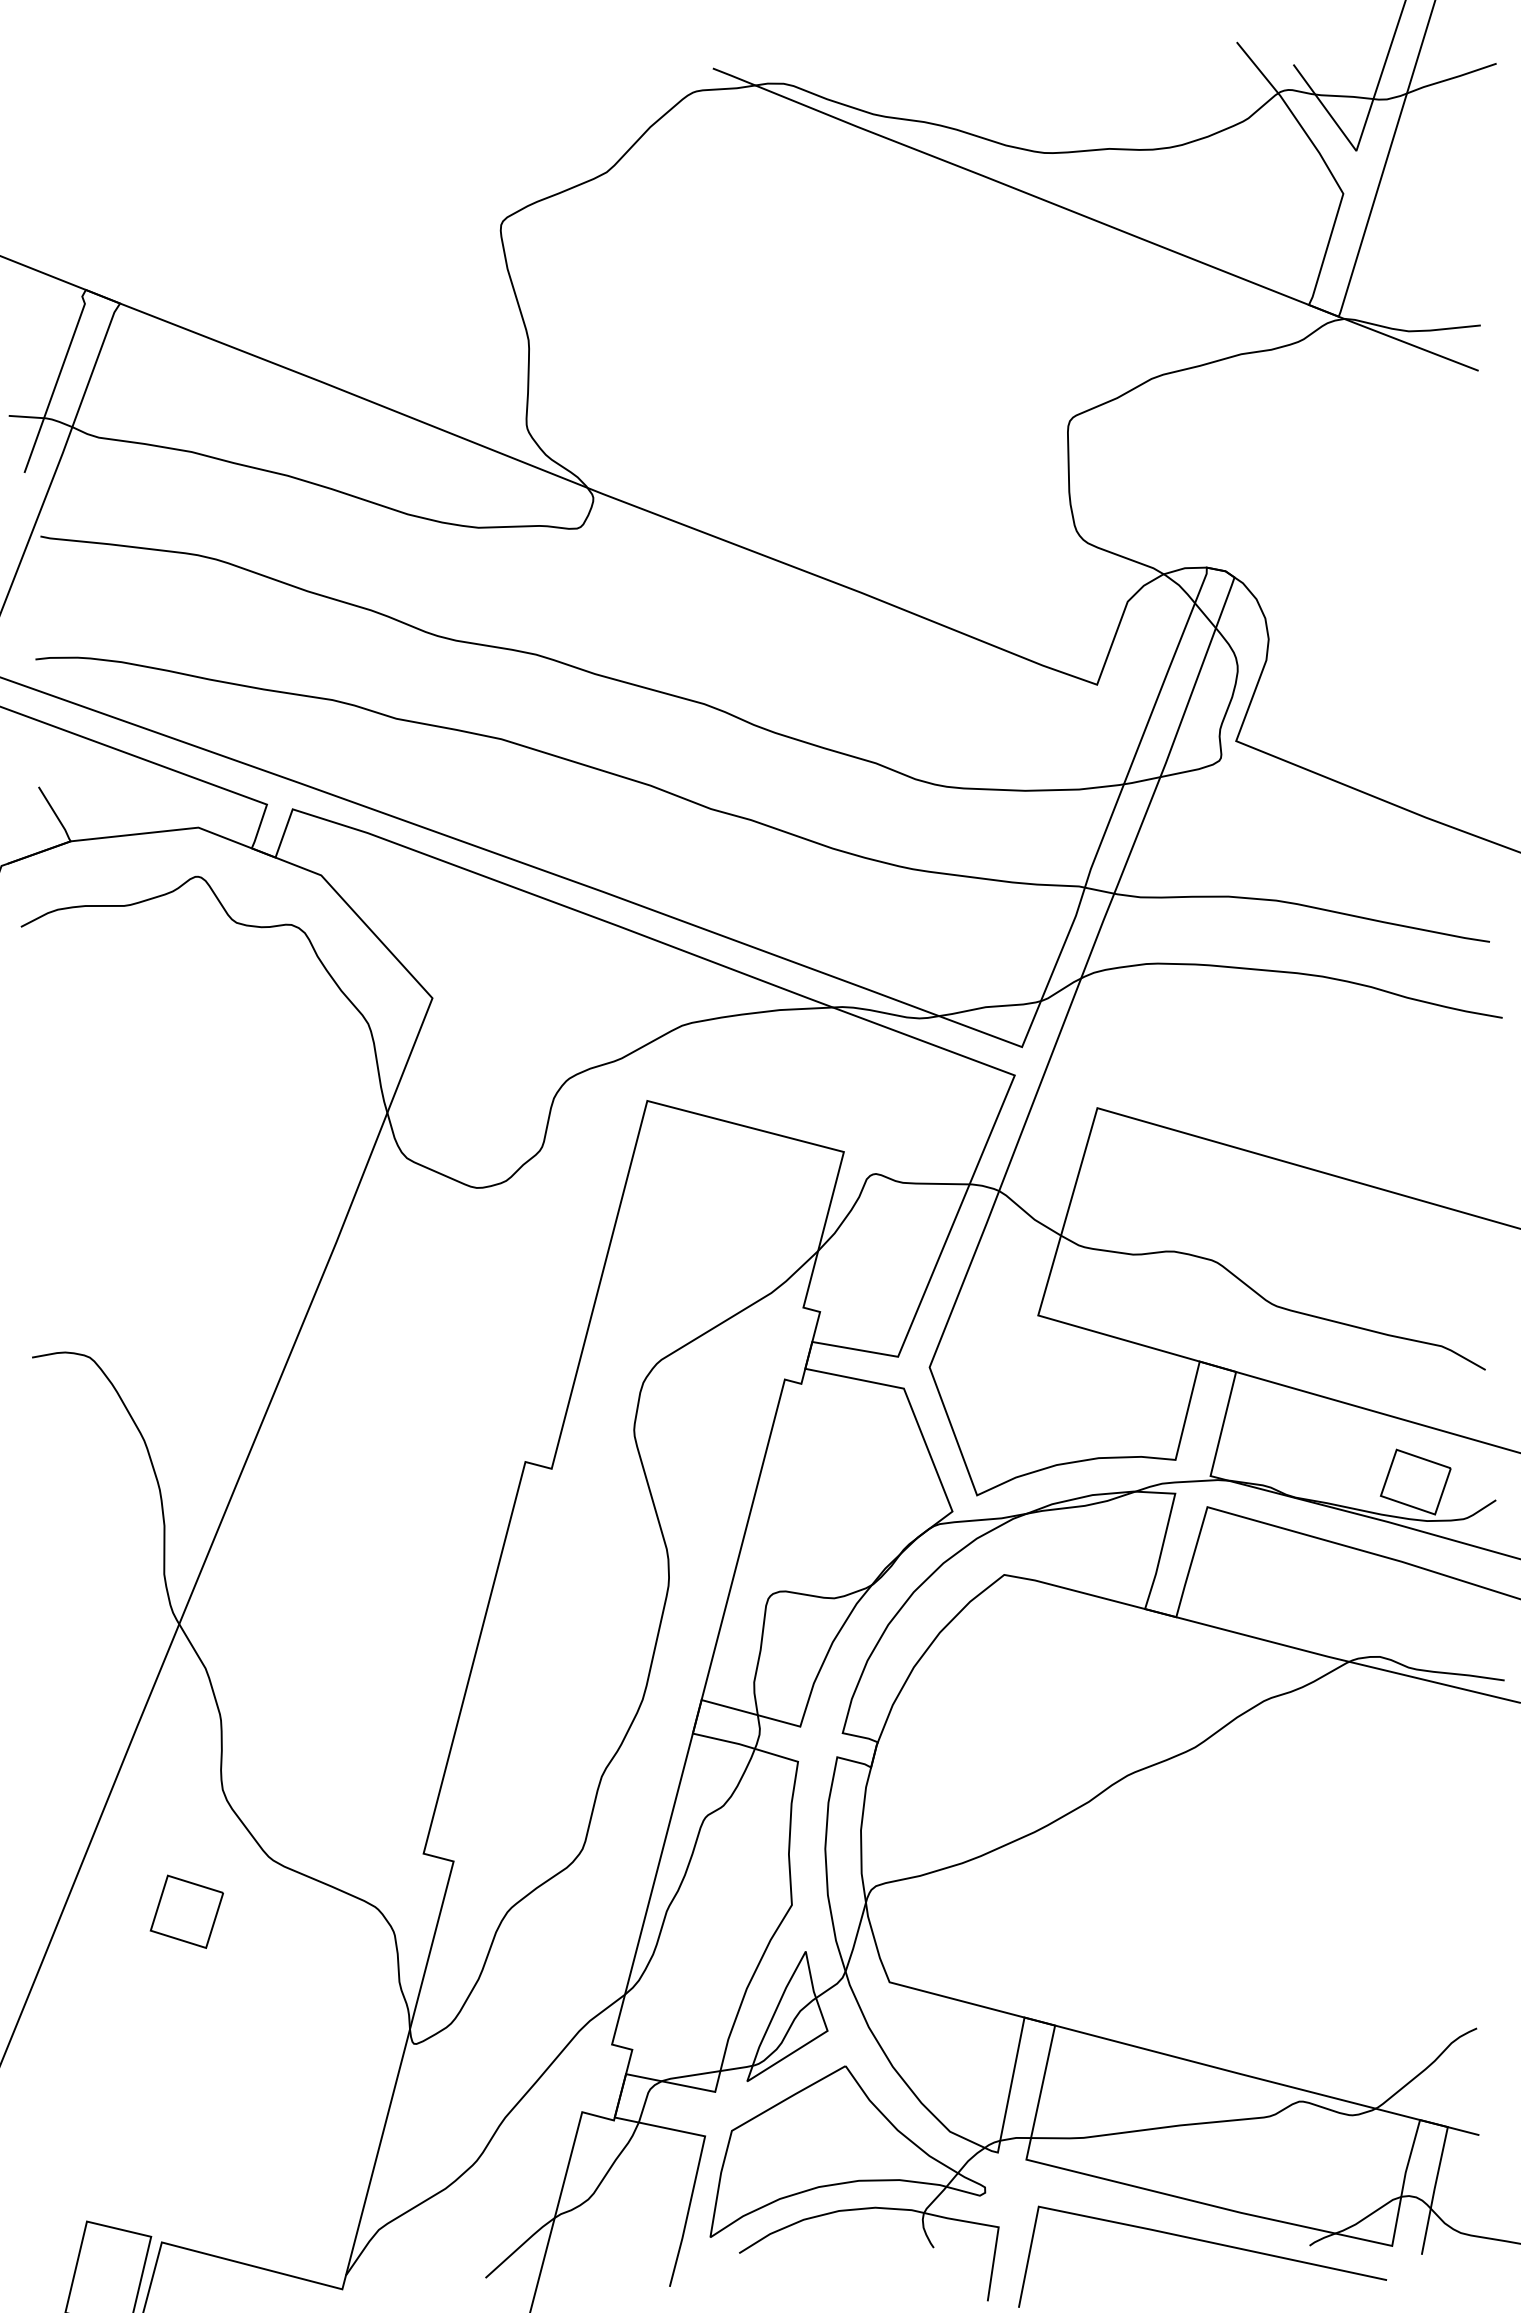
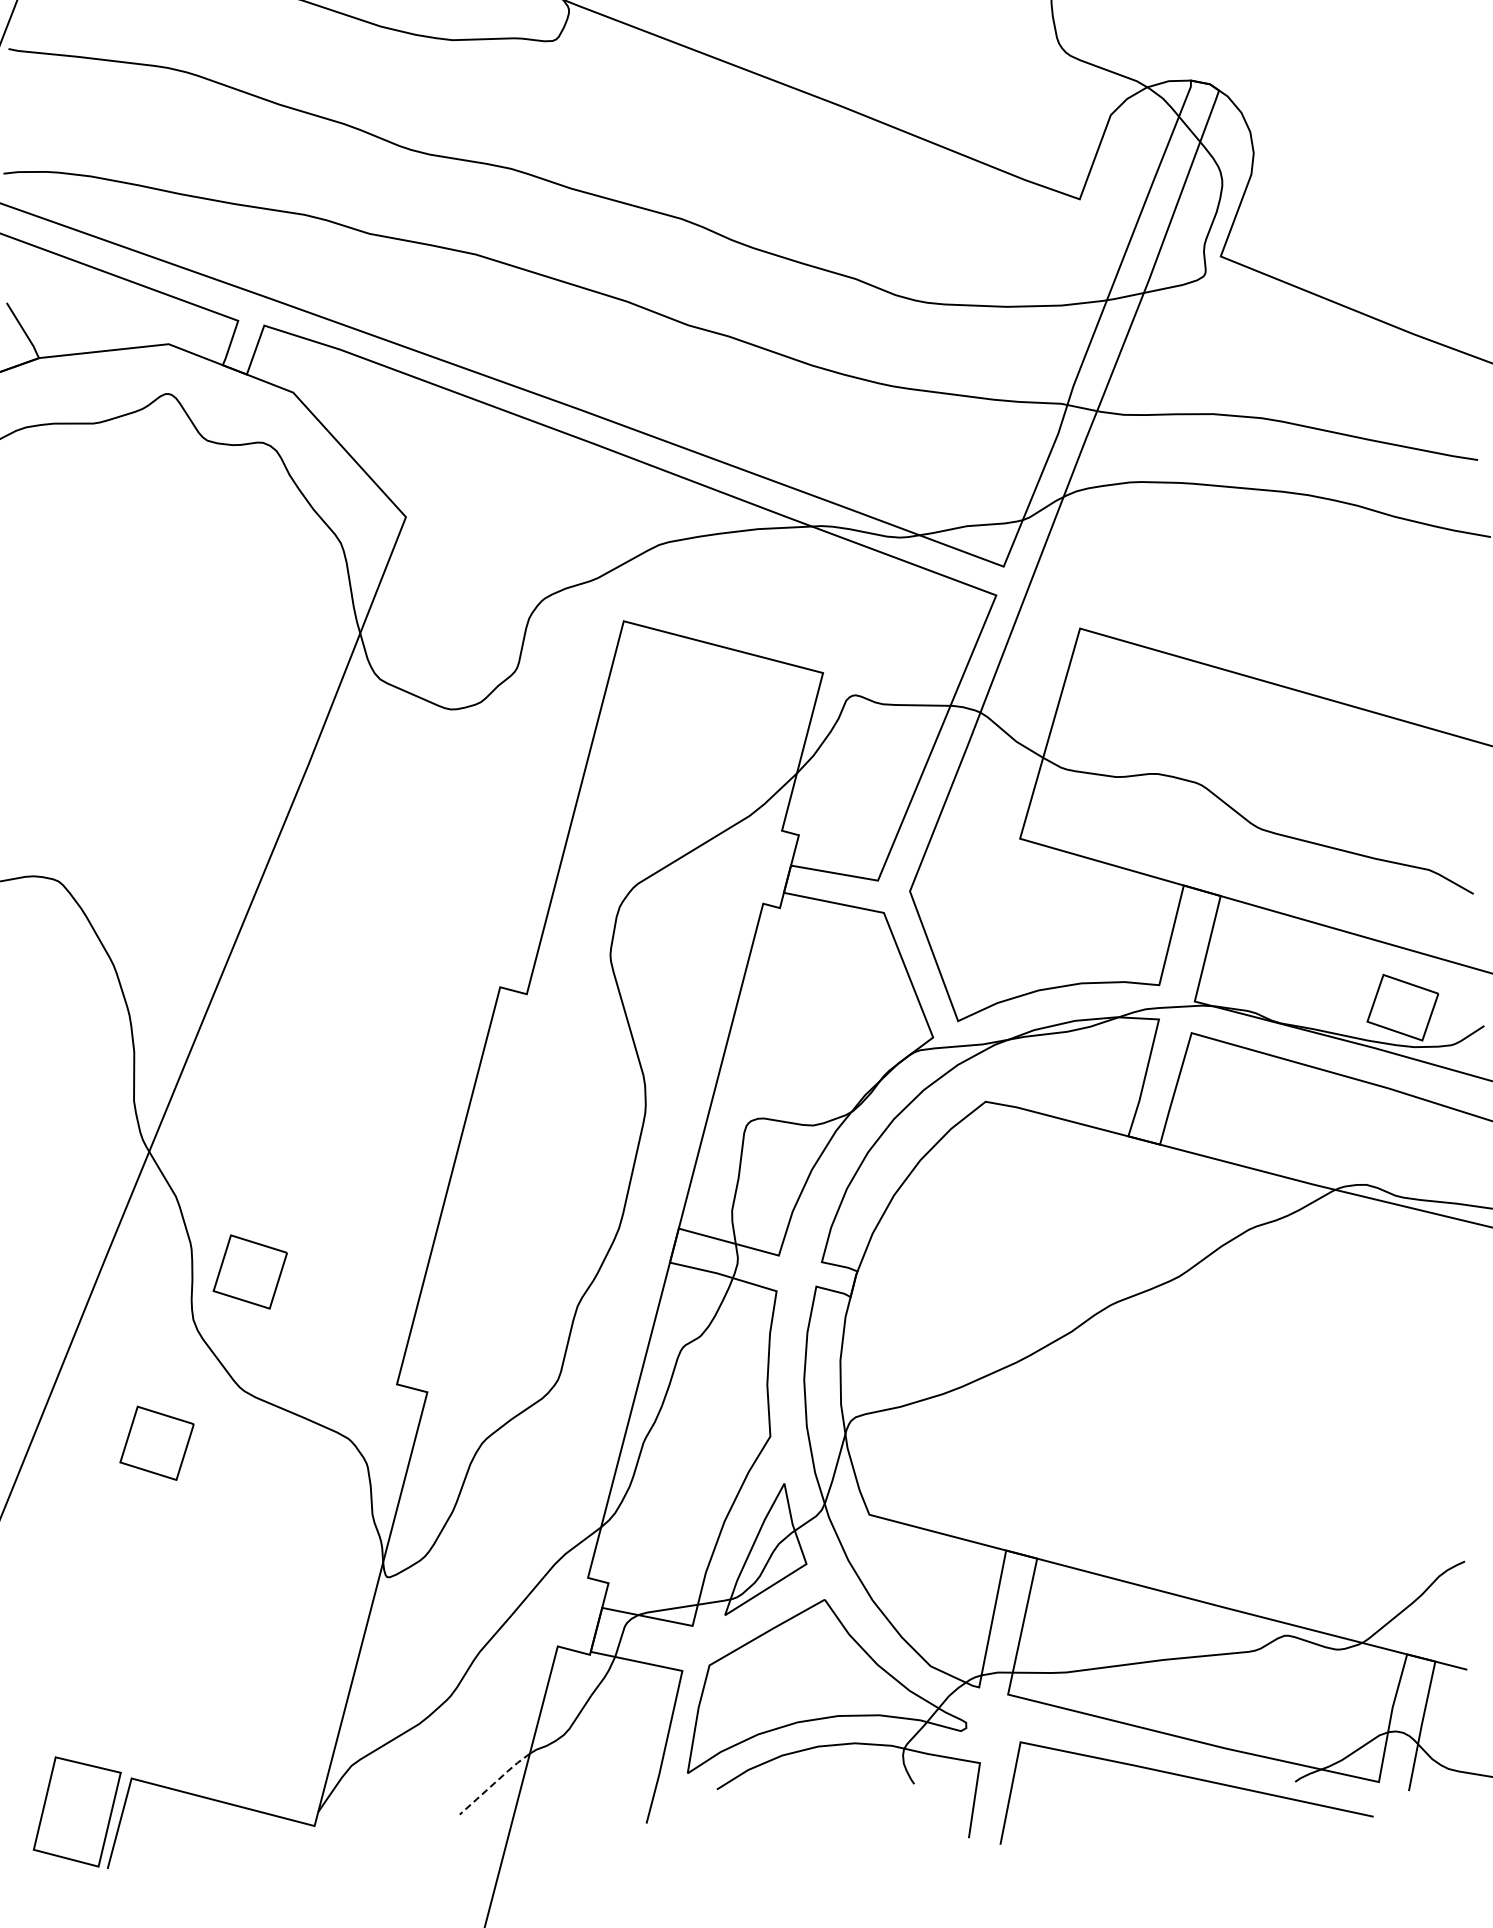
part: (278, 1742) -> (249, 1271), added
line: (519, 2247) -> (494, 1783), solid -> dashed

